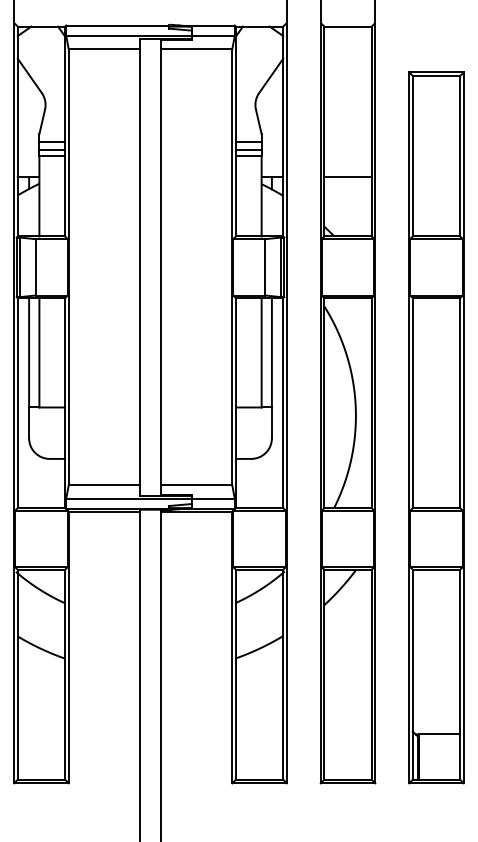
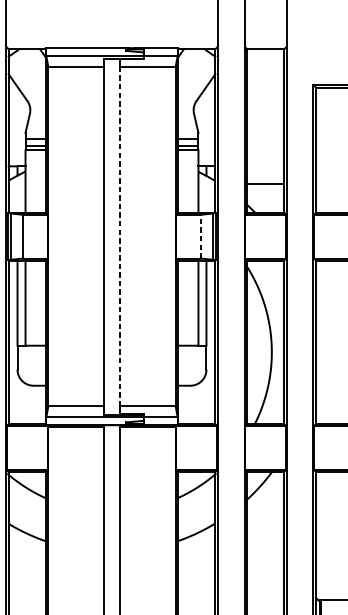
line: (347, 177) -> (265, 184), moved
line: (265, 266) -> (201, 235), solid -> dashed
line: (160, 267) -> (119, 236), solid -> dashed

